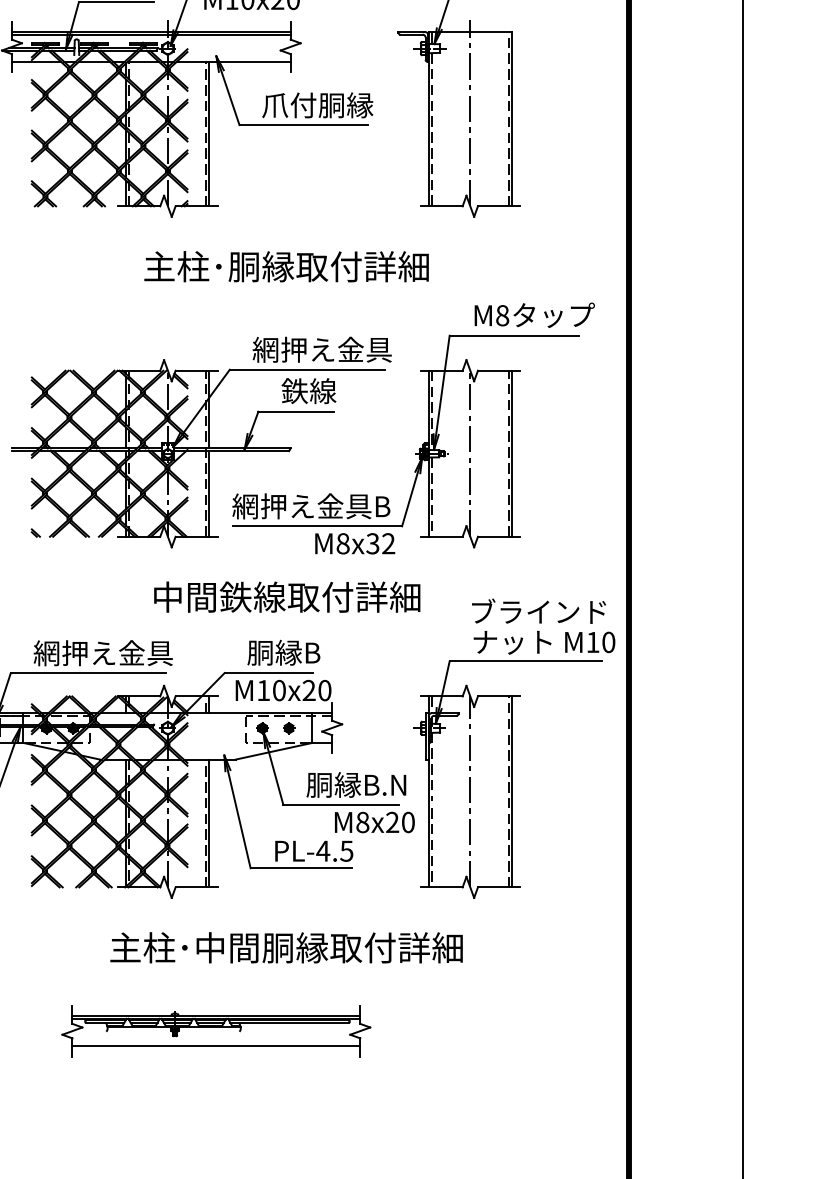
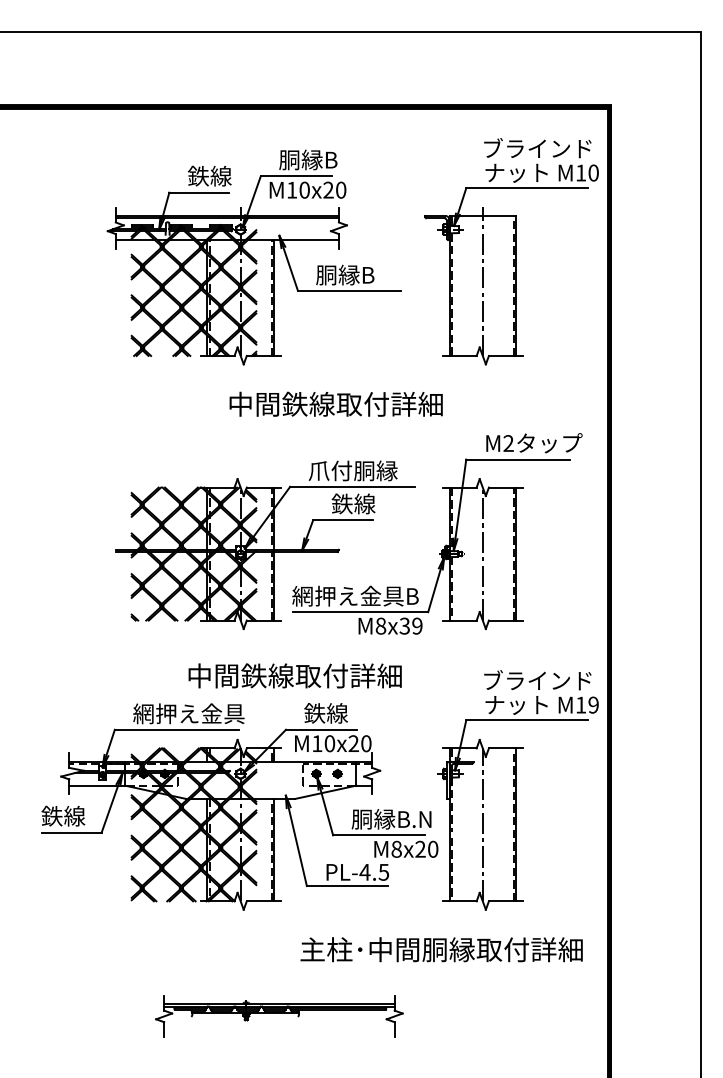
text: (317, 104) -> (360, 274), 爪付胴縁 -> 胴縁B
text: (286, 265) -> (335, 403), 主柱･胴縁取付詳細 -> 中間鉄線取付詳細
text: (502, 315) -> (508, 443), M8 -> M2
text: (321, 349) -> (363, 470), 網押え金具 -> 爪付胴縁
text: (388, 542) -> (417, 625), M8x32 -> M8x39
text: (286, 596) -> (294, 675), moved
text: (608, 641) -> (593, 704), M10 -> M19
text: (283, 652) -> (333, 713), 胴縁B -> 鉄線
text: (286, 947) -> (441, 949), moved
line: (216, 1046) -> (279, 1028), removed

